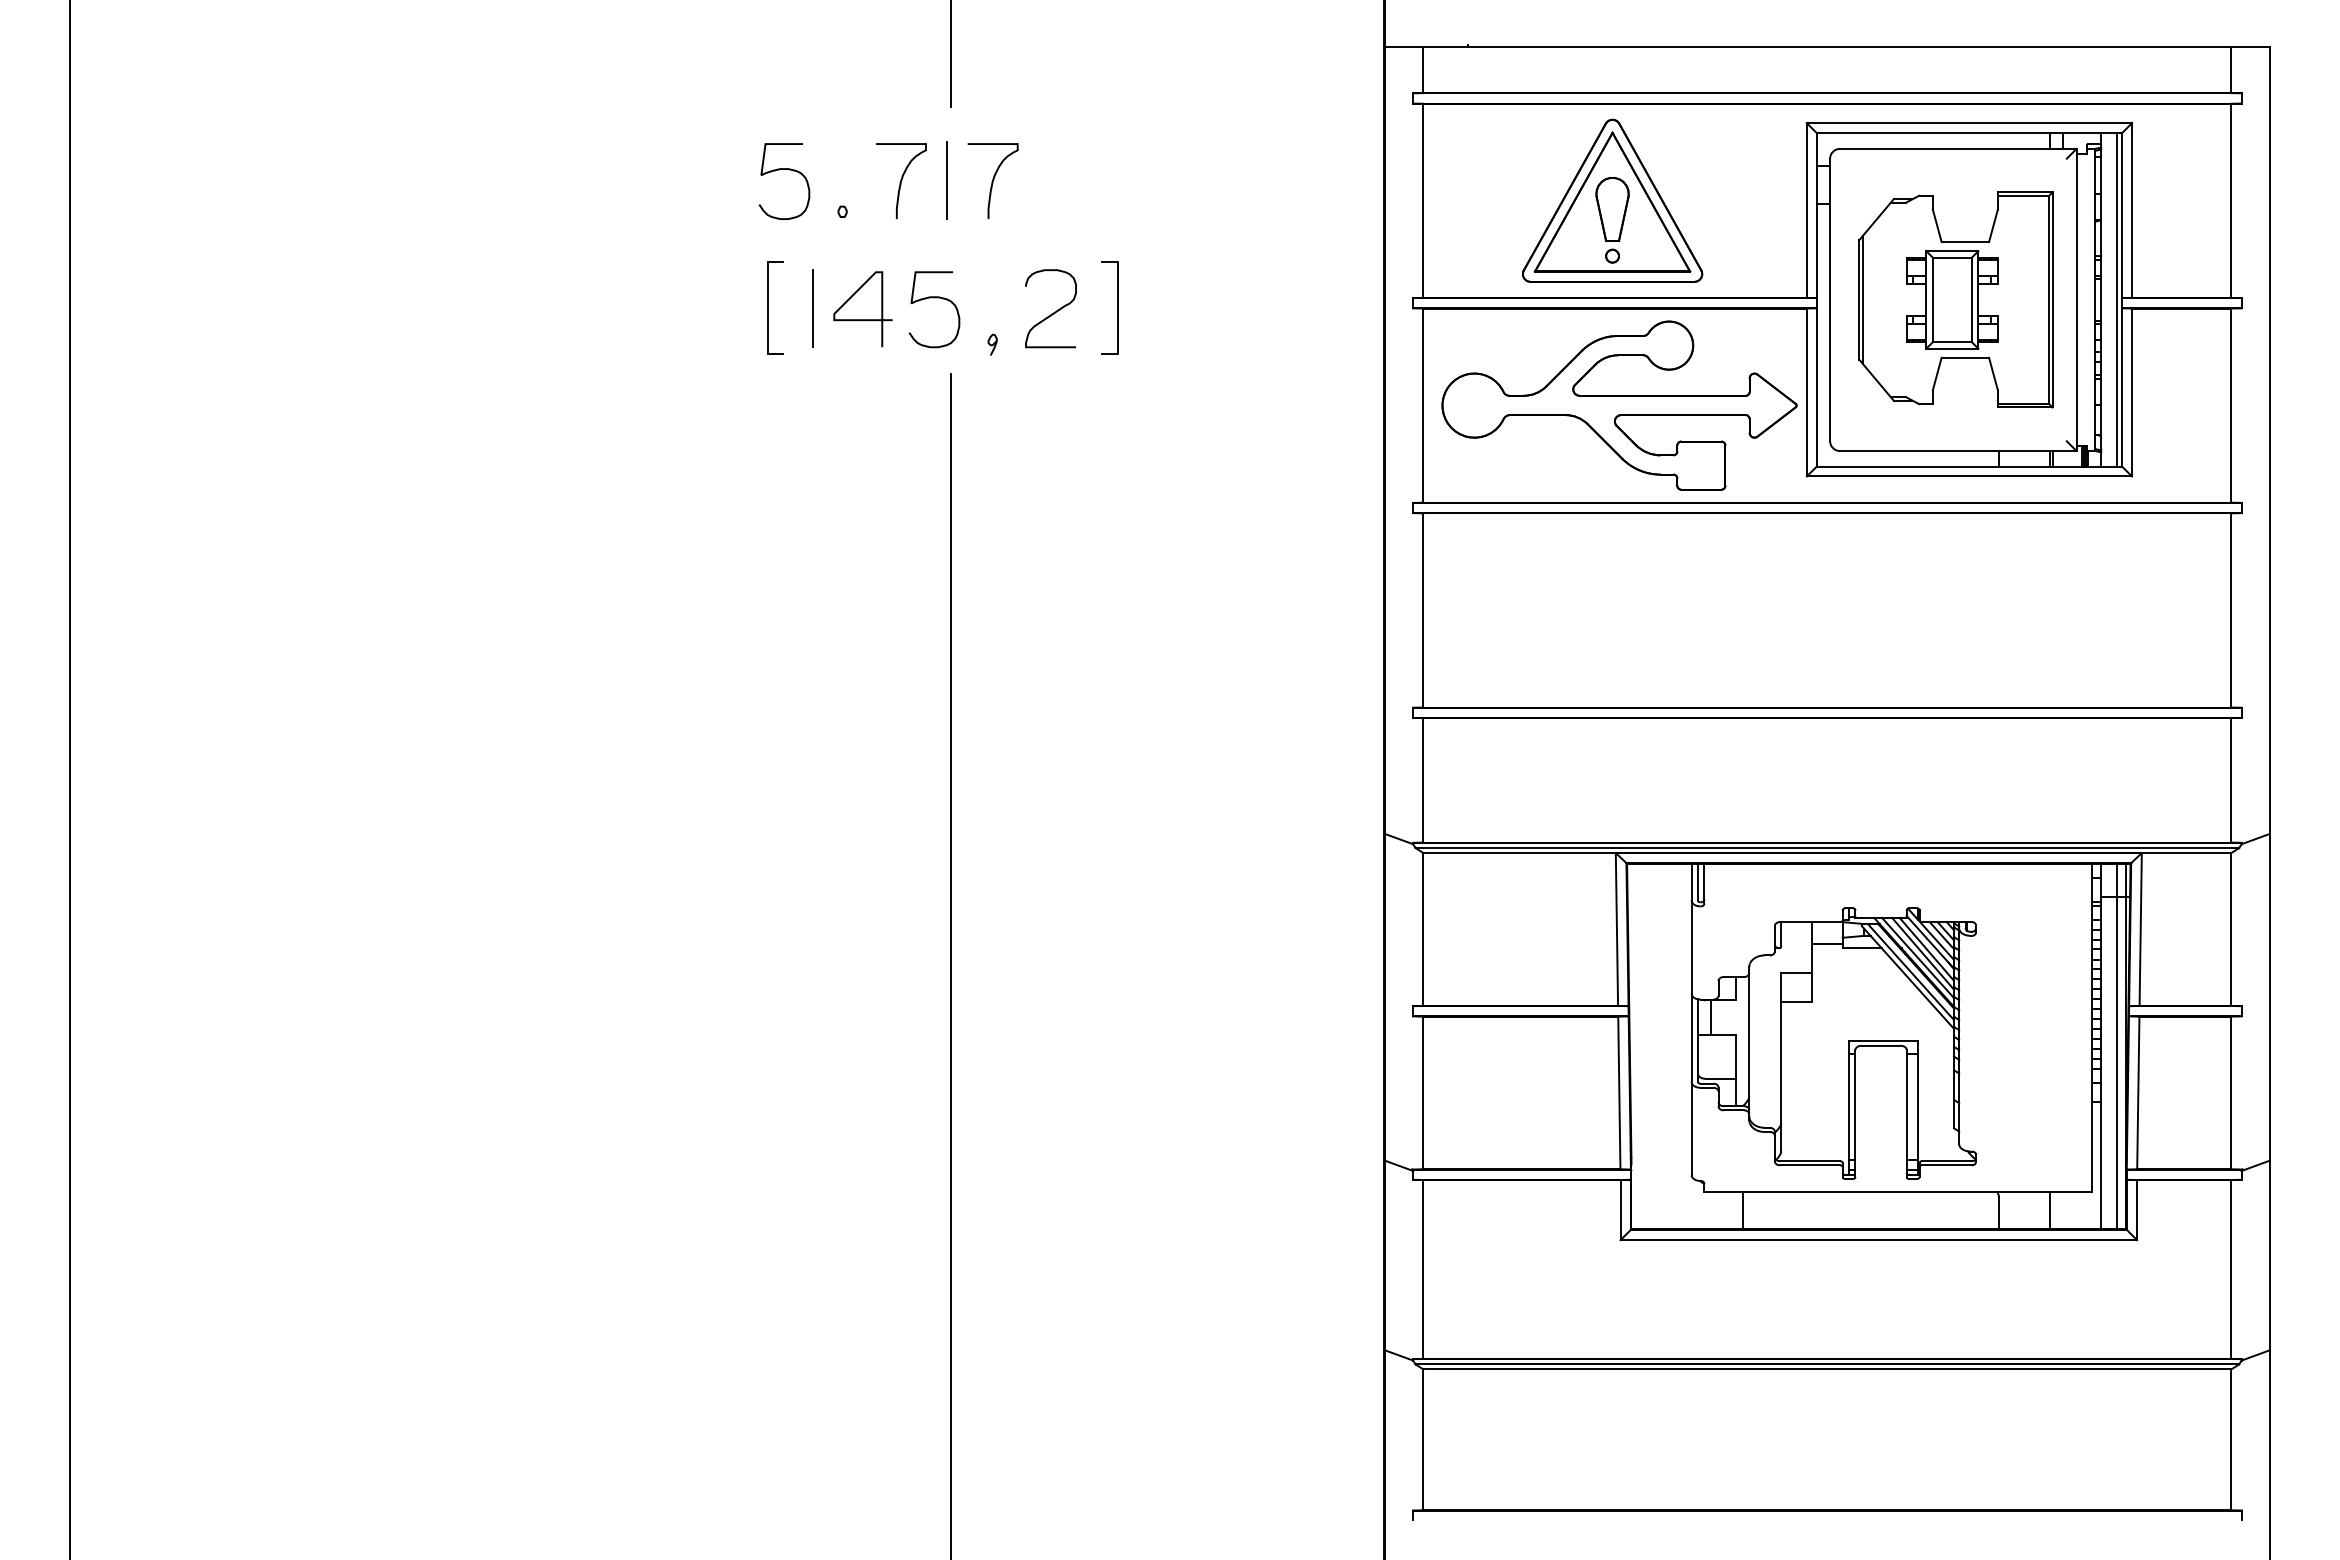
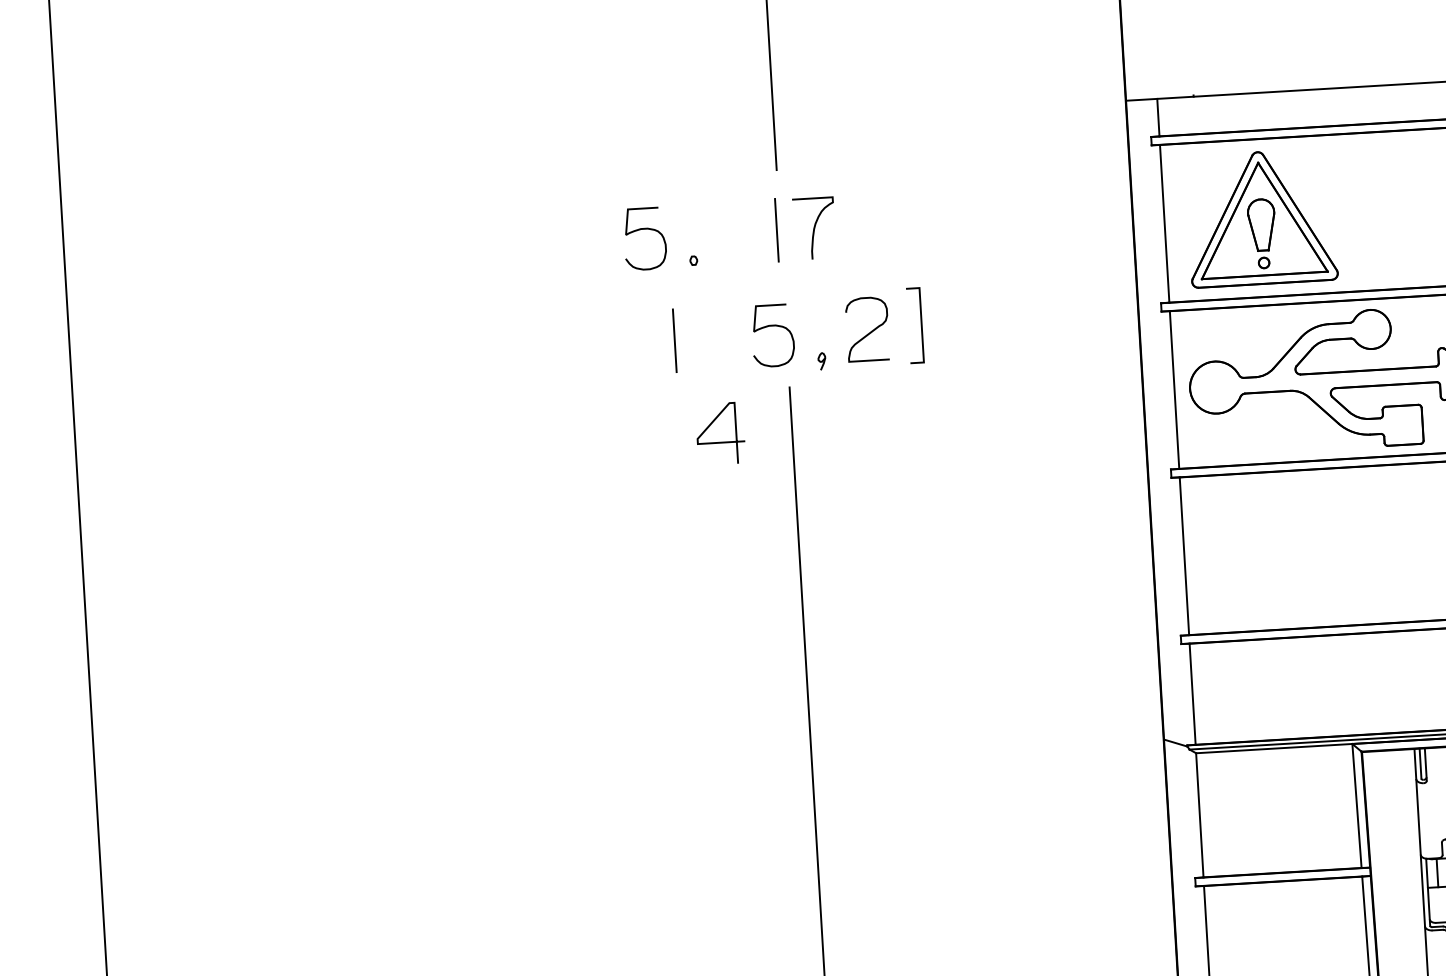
curve: (901, 180) -> (740, 232), removed
part: (1612, 200) -> (1261, 217), moved
line: (768, 307) -> (638, 341), removed
curve: (862, 319) -> (720, 442), moved

